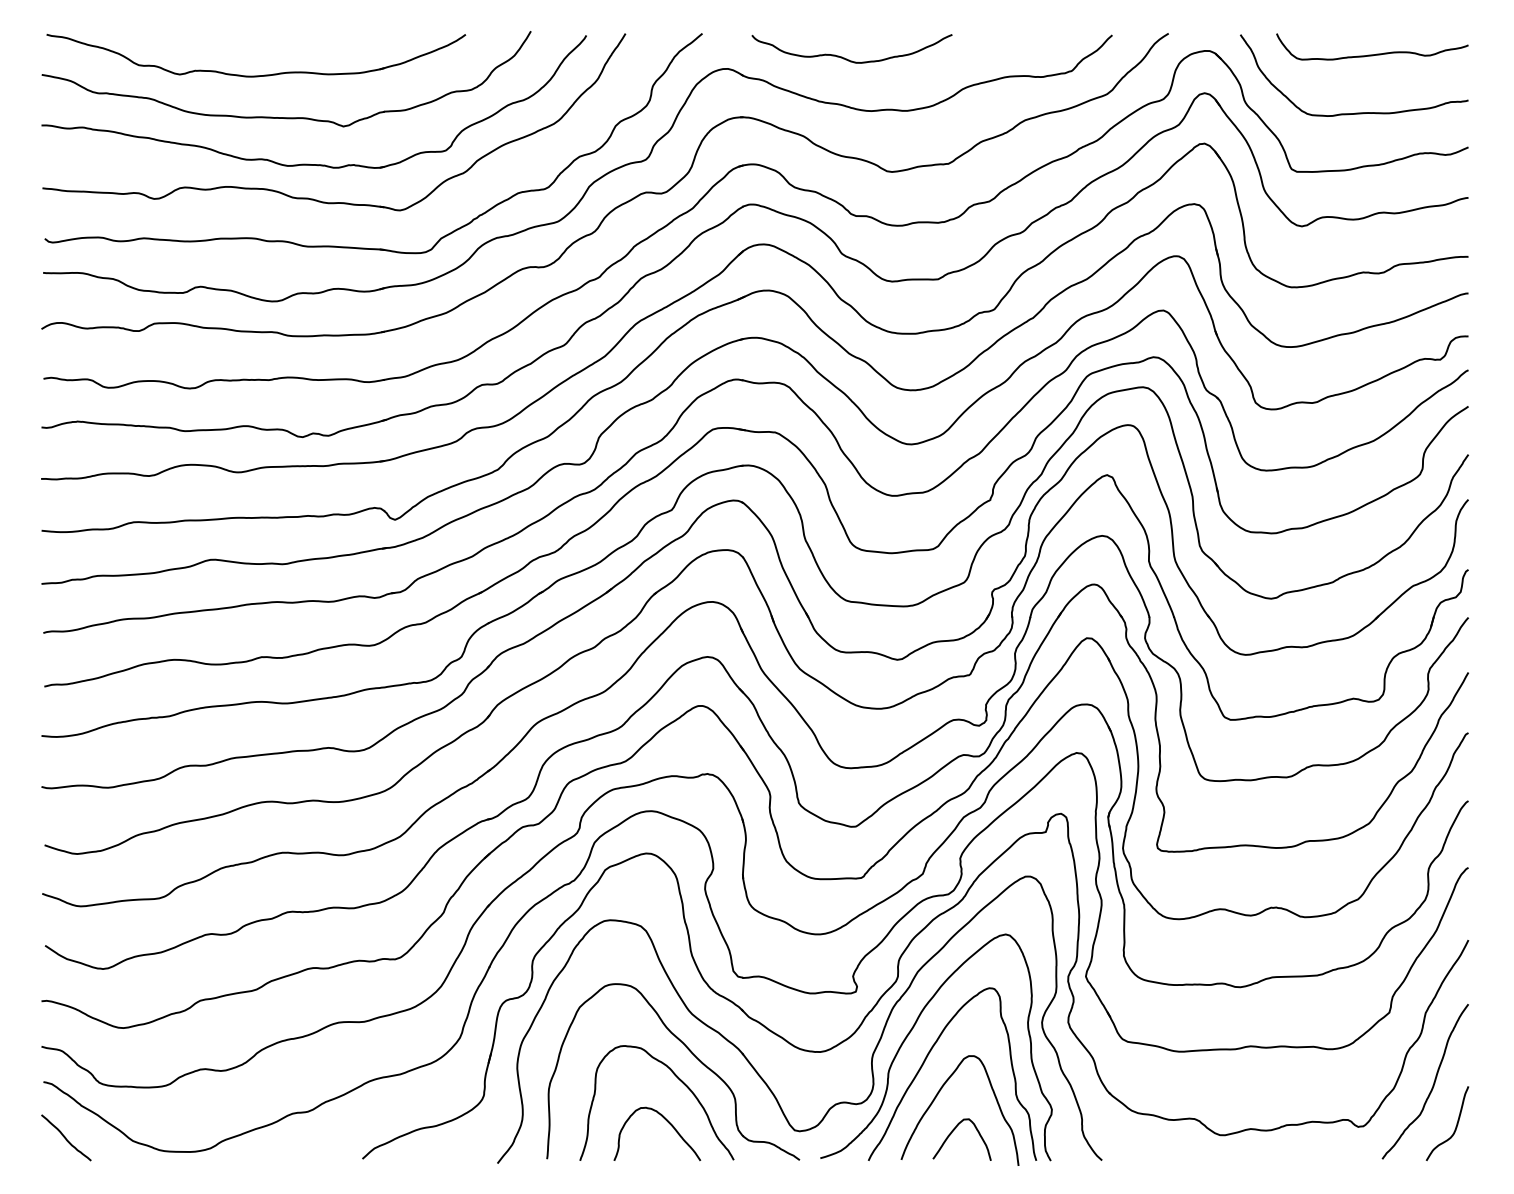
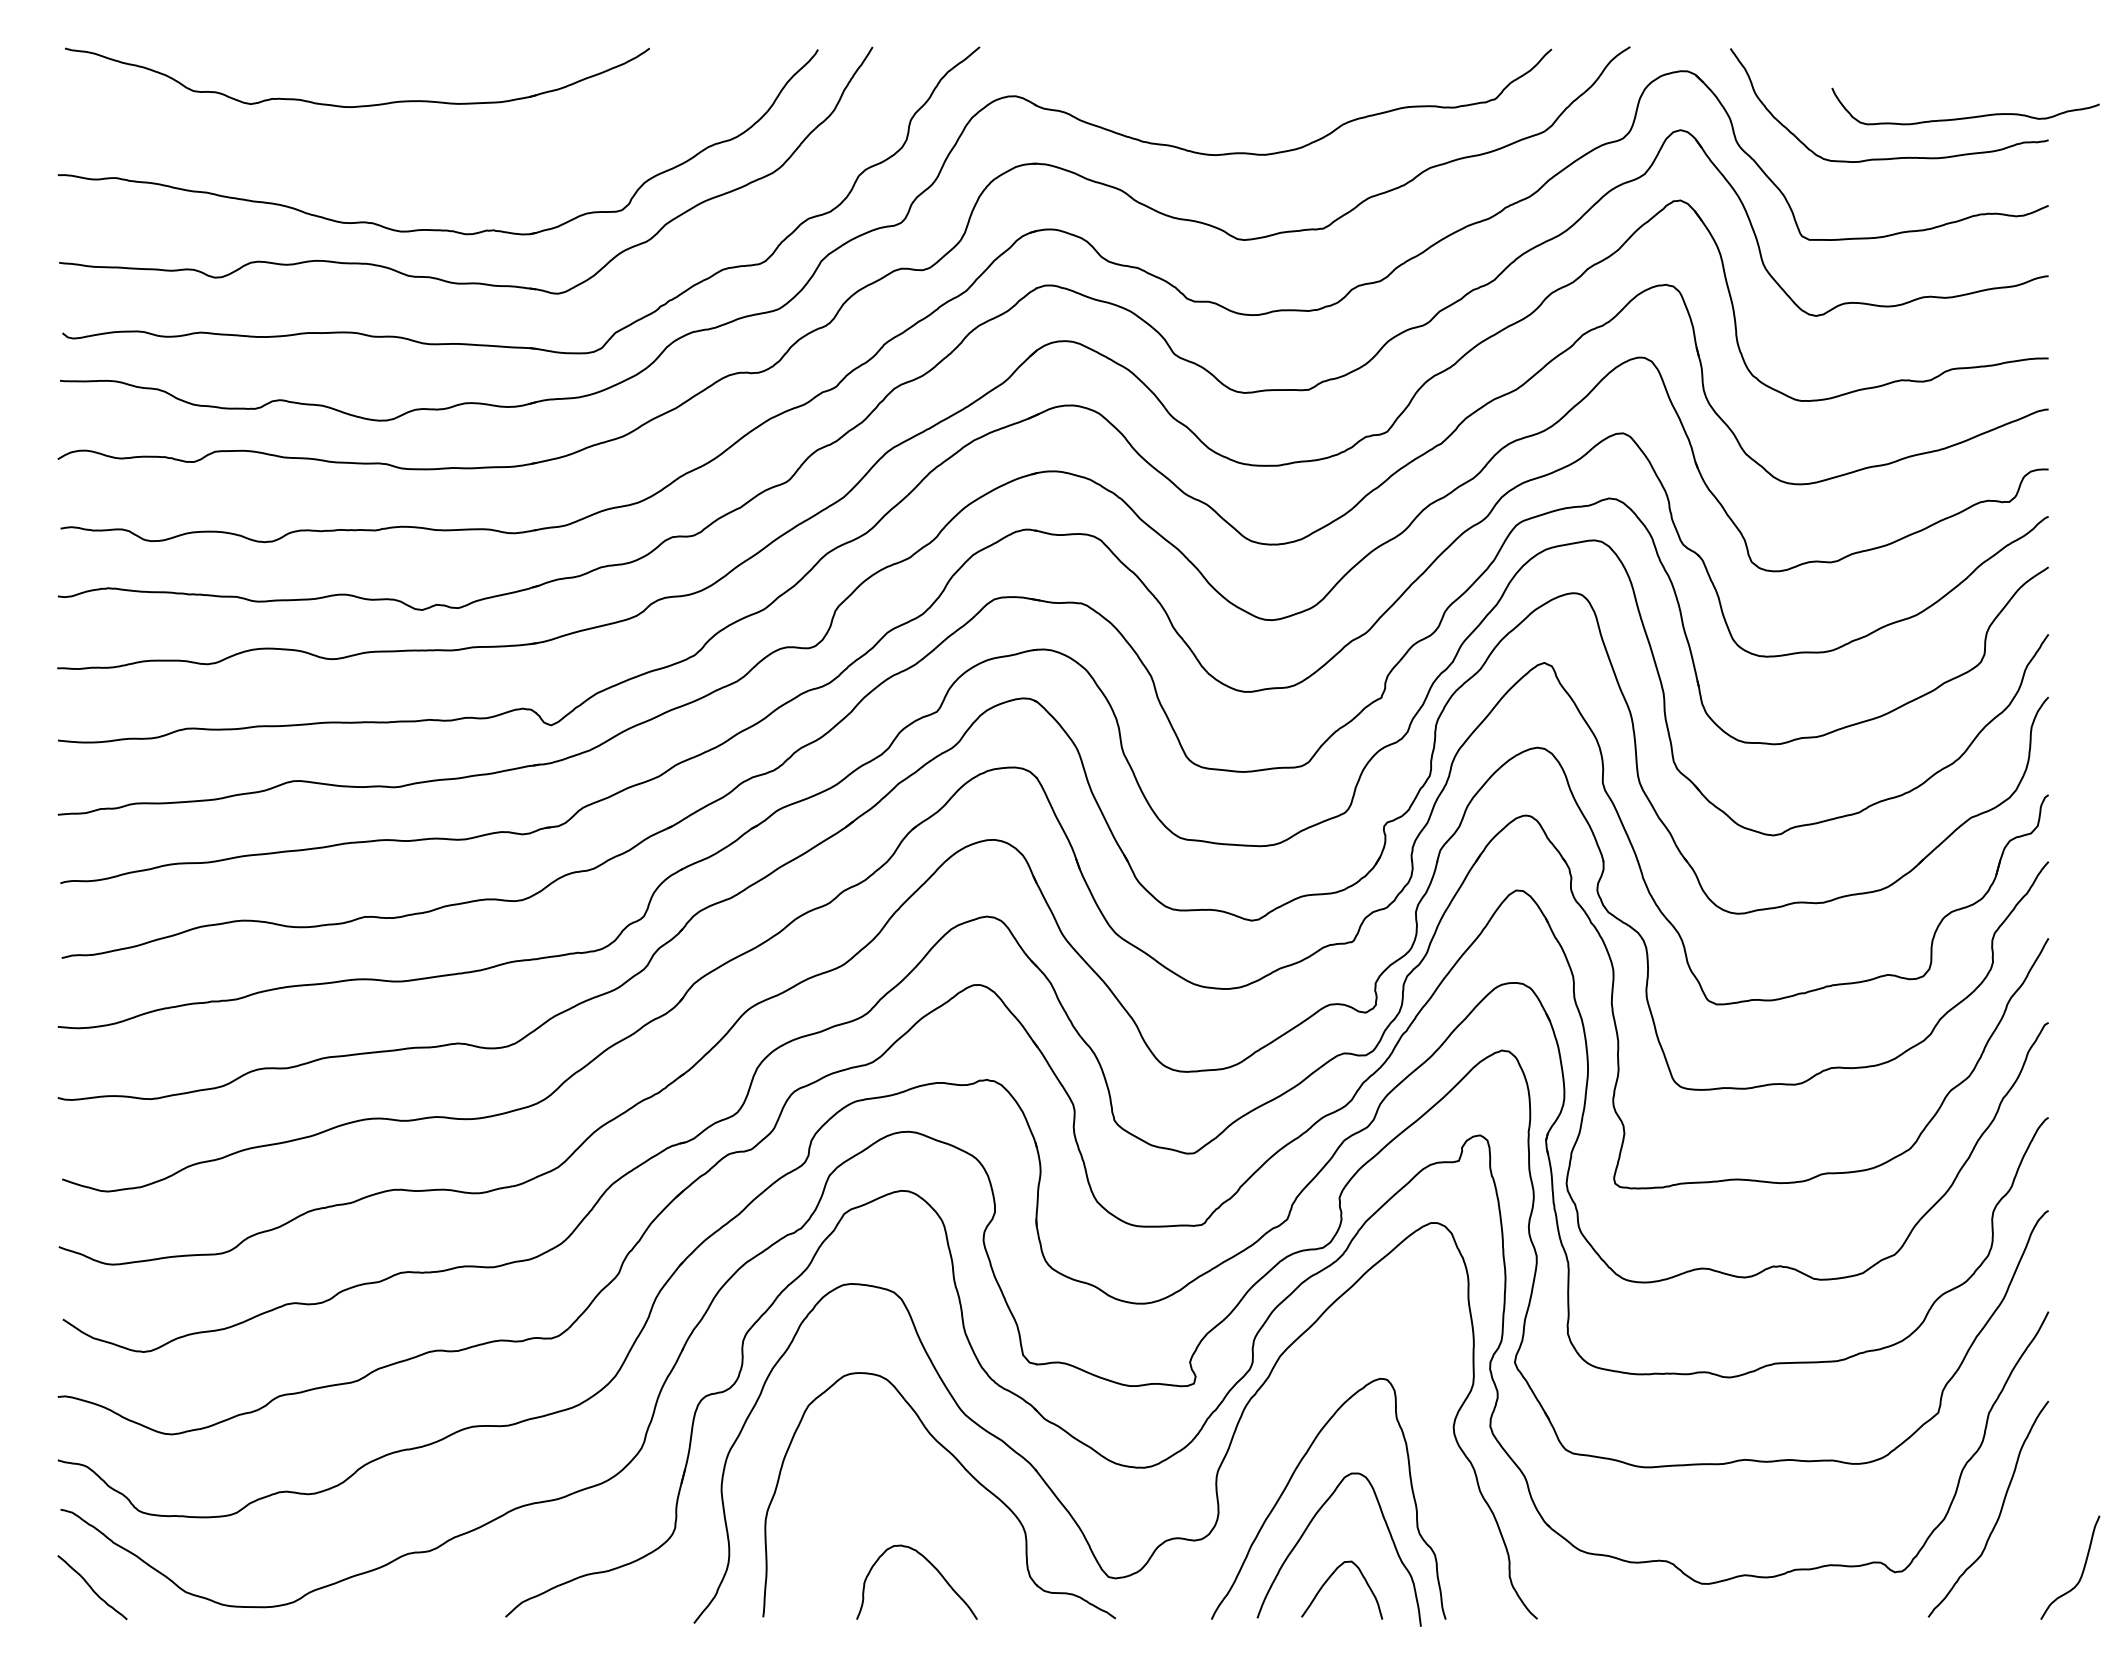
curve: (1375, 54) -> (1969, 116), moved
curve: (847, 59) -> (1182, 82), removed
part: (282, 117) -> (394, 163), removed
curve: (912, 1030) -> (1272, 1437), removed
curve: (679, 1079) -> (947, 1506), removed
curve: (1456, 1125) -> (2082, 1570), moved

